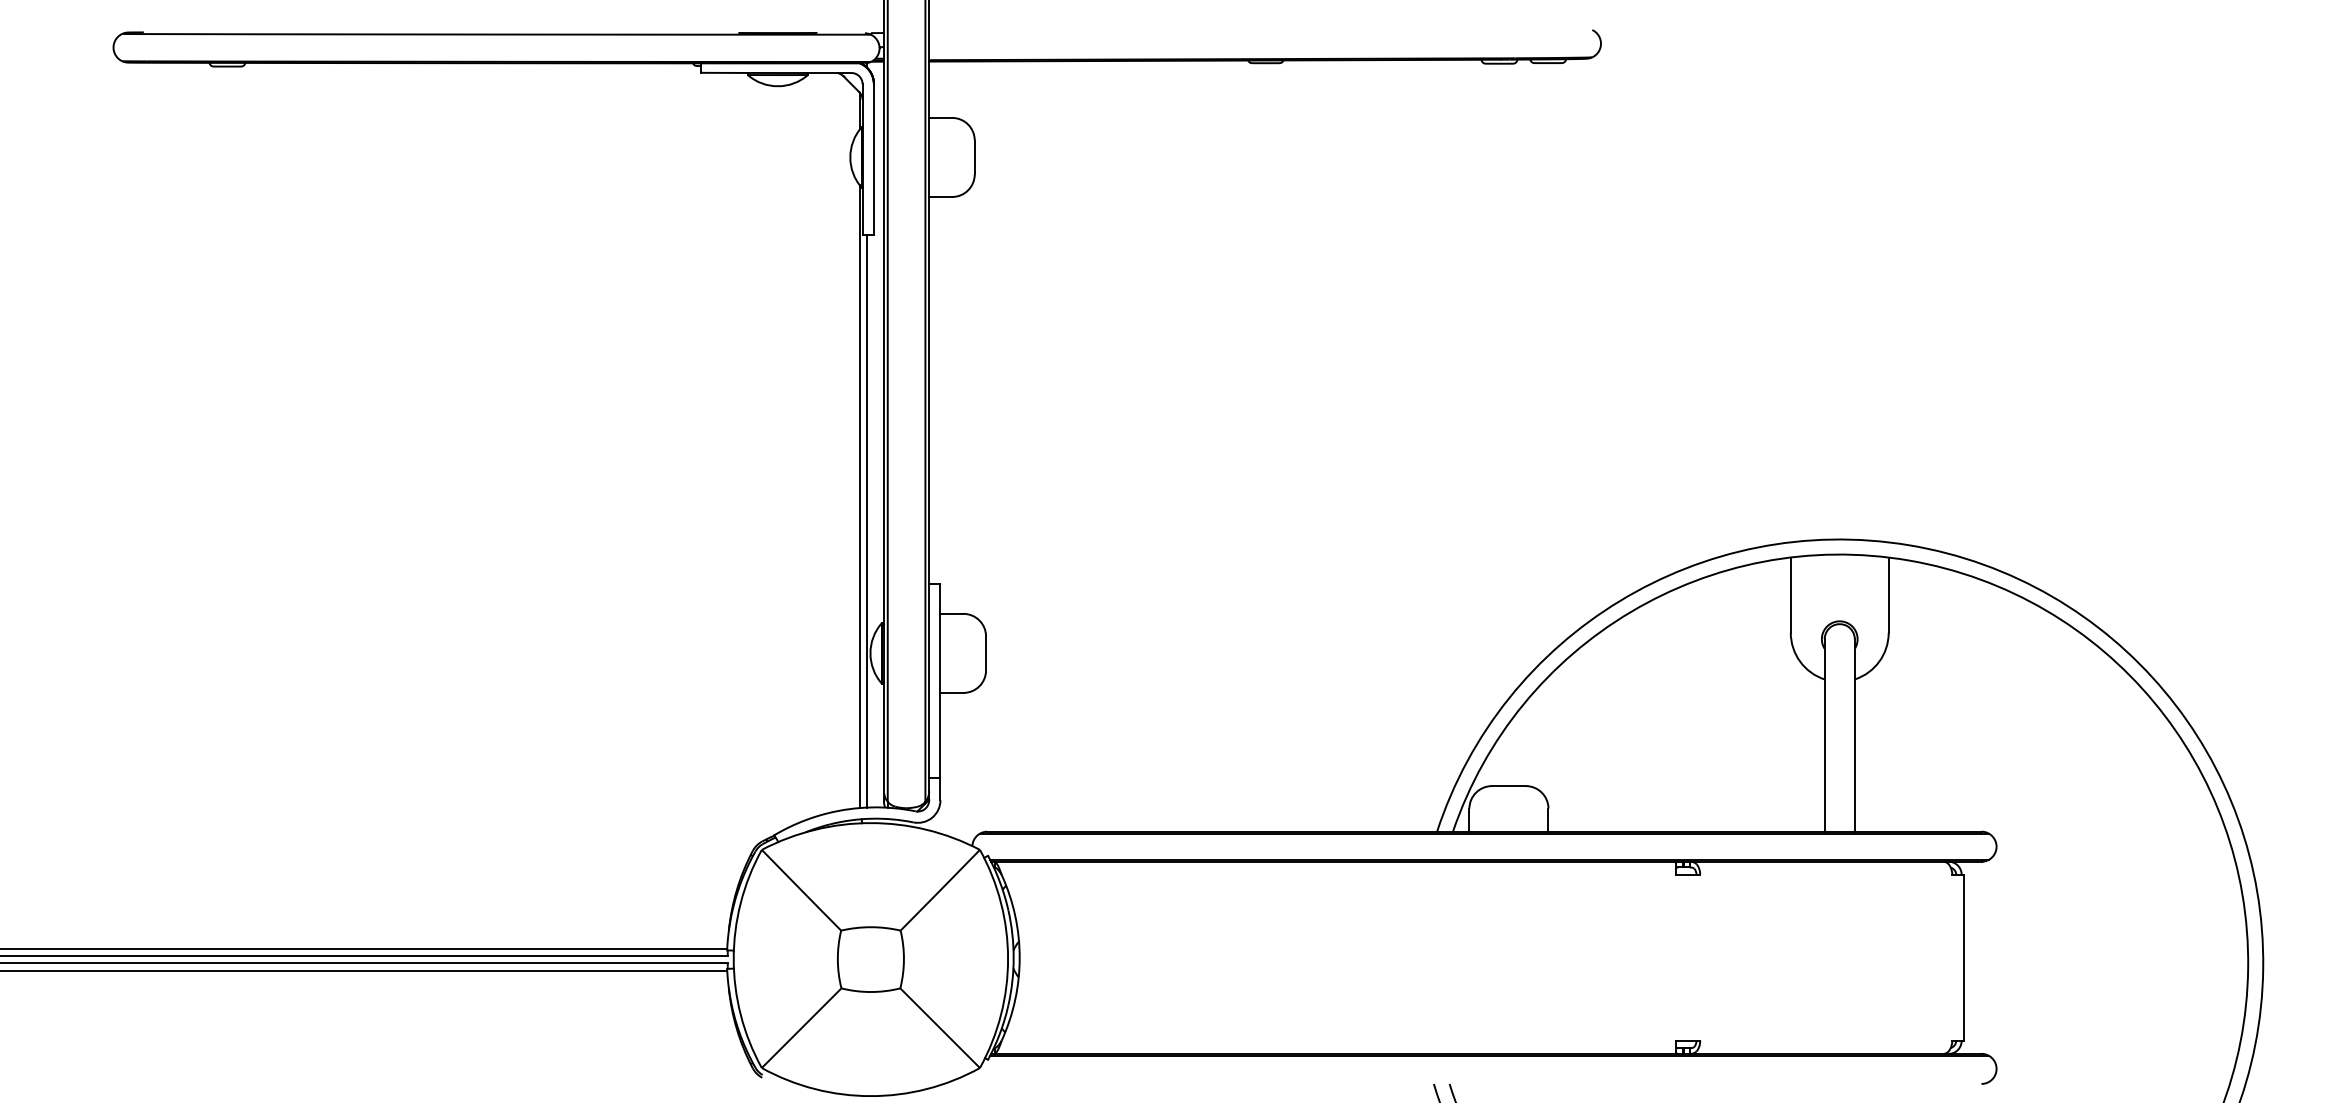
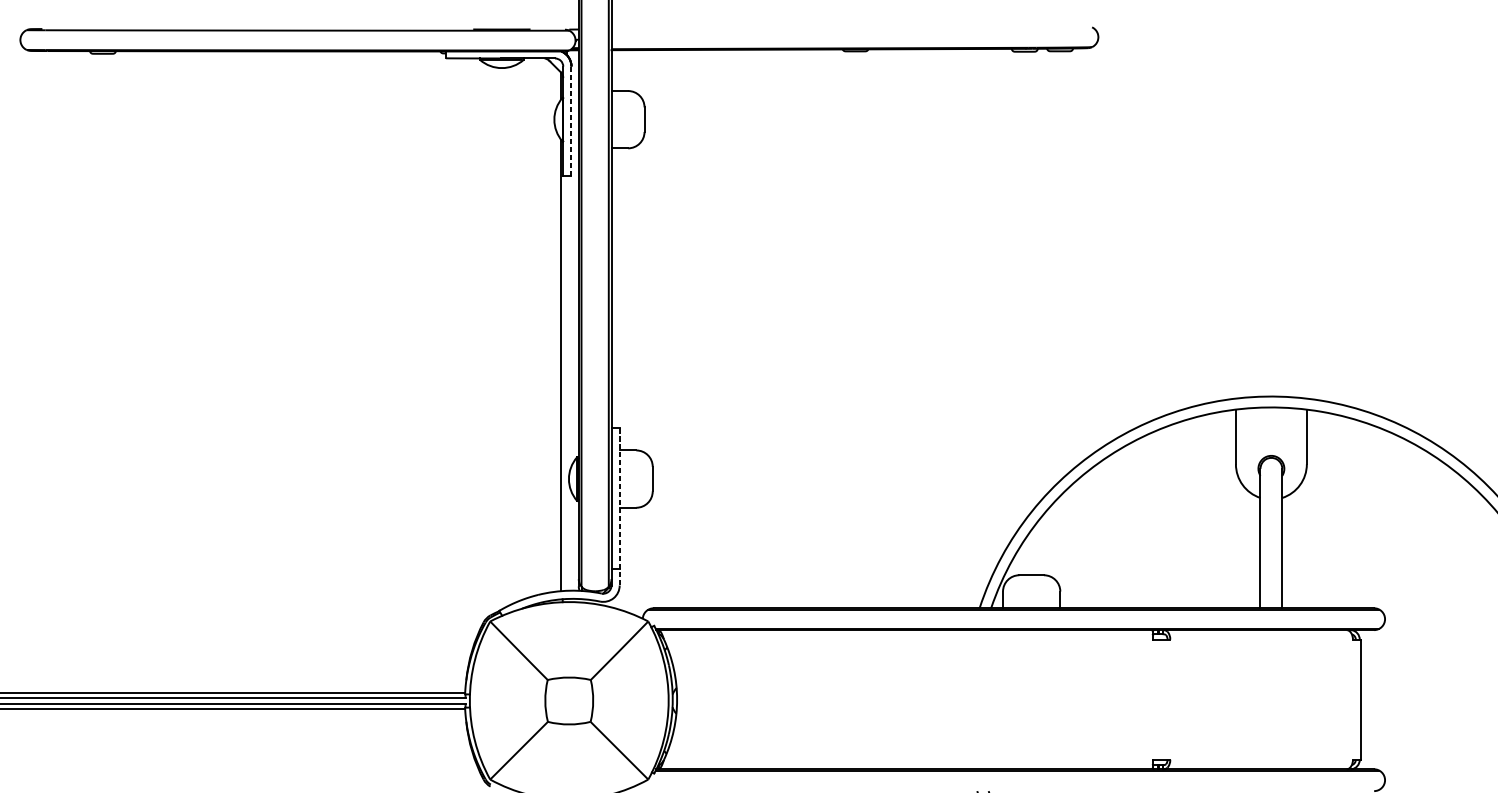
line: (873, 158) -> (571, 120), solid -> dashed
line: (867, 520) -> (566, 382), removed
line: (940, 692) -> (619, 507), solid -> dashed

